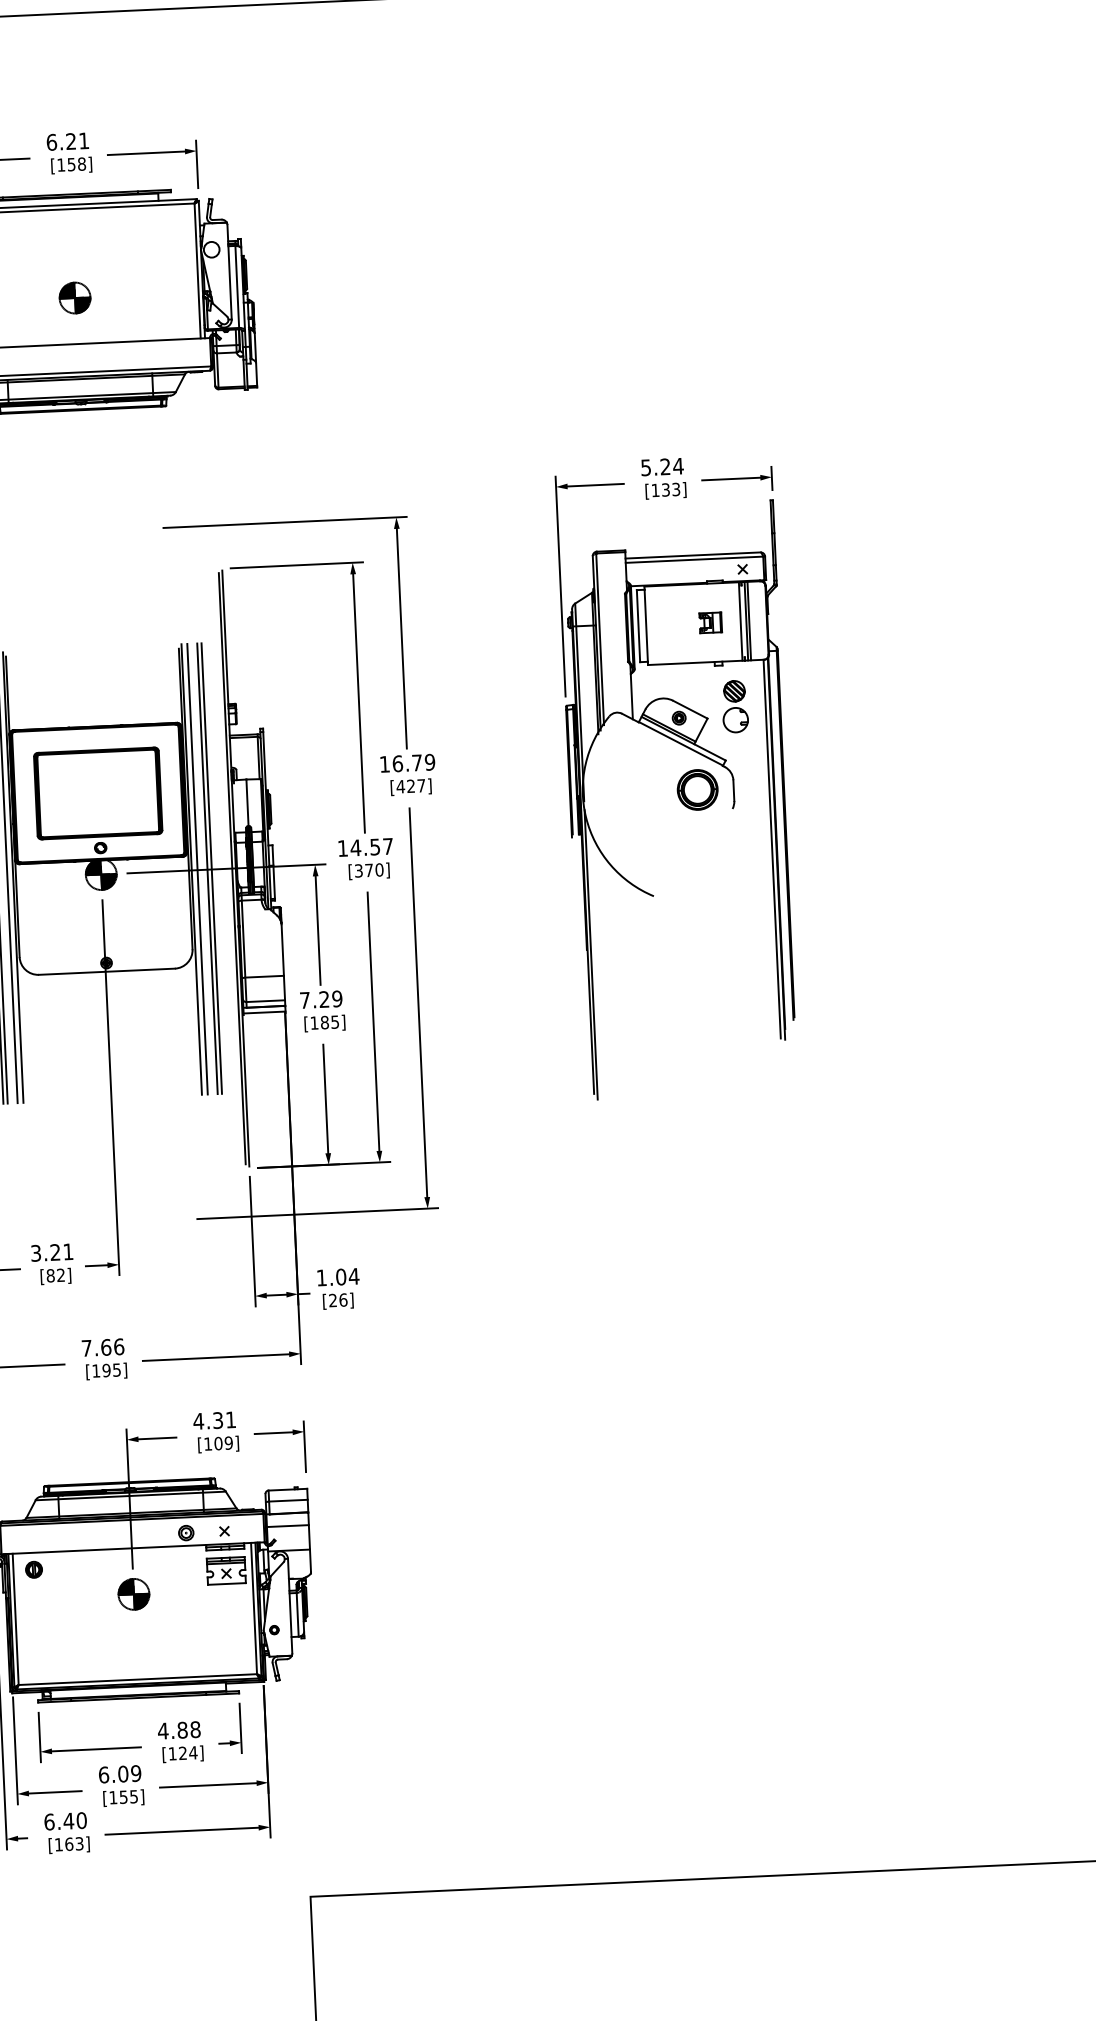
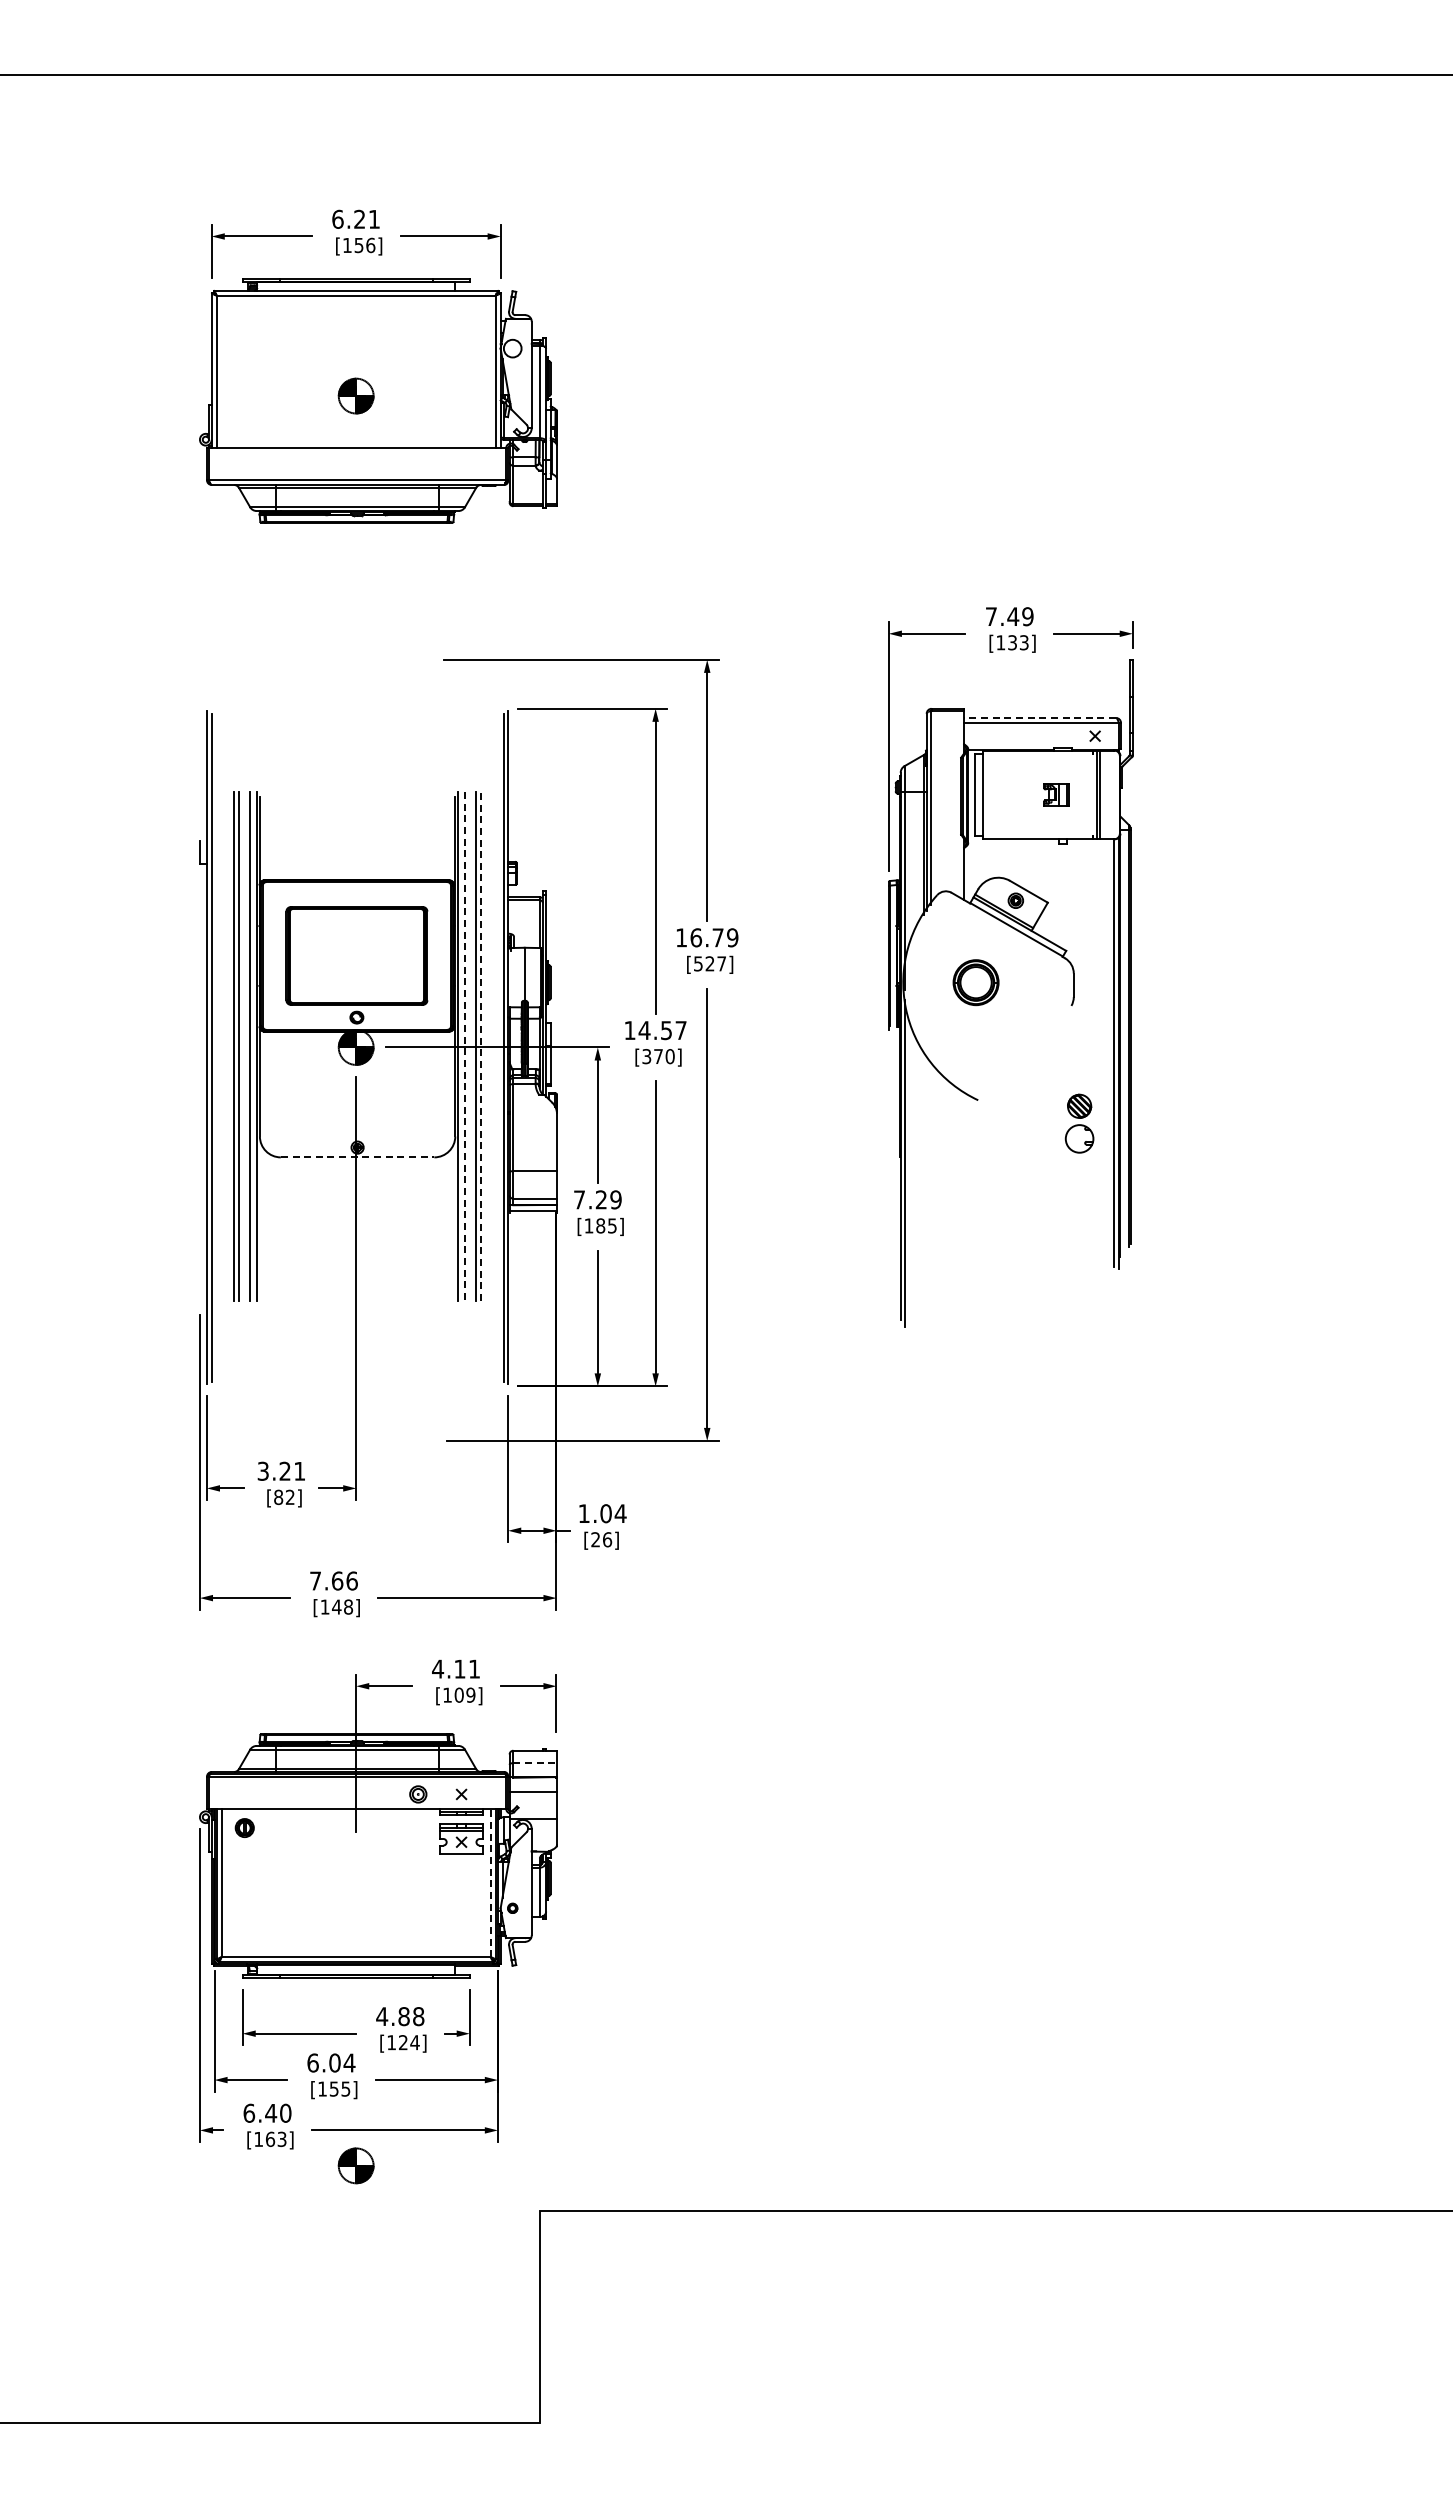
text: (81, 163) -> (370, 244), [158] -> [156]
text: (662, 466) -> (1009, 616), 5.24 -> 7.49
line: (692, 555) -> (1039, 718), solid -> dashed
line: (740, 621) -> (1090, 794), removed
part: (735, 706) -> (1079, 1123), moved
text: (400, 786) -> (698, 963), [427] -> [527]
part: (697, 789) -> (975, 982), moved
line: (212, 868) -> (481, 1046), solid -> dashed
line: (197, 869) -> (465, 1046), solid -> dashed
line: (106, 971) -> (357, 1157), solid -> dashed
text: (111, 1369) -> (342, 1606), [195] -> [148]
text: (217, 1419) -> (459, 1668), 4.31 -> 4.11
line: (288, 1500) -> (535, 1763), solid -> dashed
part: (133, 1594) -> (355, 2165), moved
line: (253, 1608) -> (490, 1882), solid -> dashed
text: (136, 1773) -> (349, 2062), 6.09 -> 6.04

